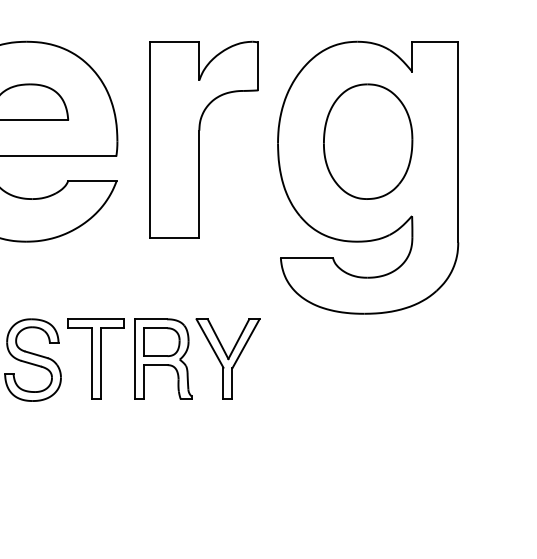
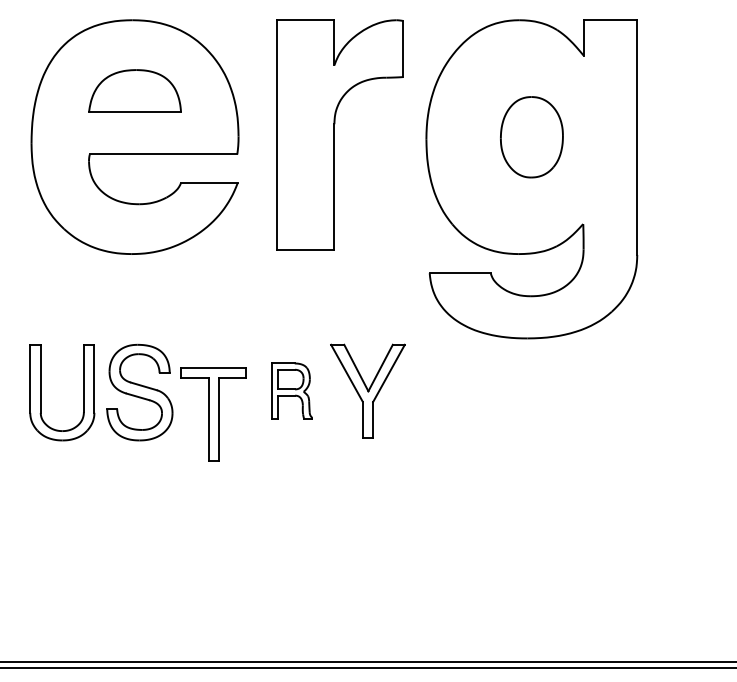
part: (367, 142) -> (531, 137), size x0.6
part: (95, 359) -> (213, 414), moved
part: (162, 359) -> (291, 391), size x0.6

